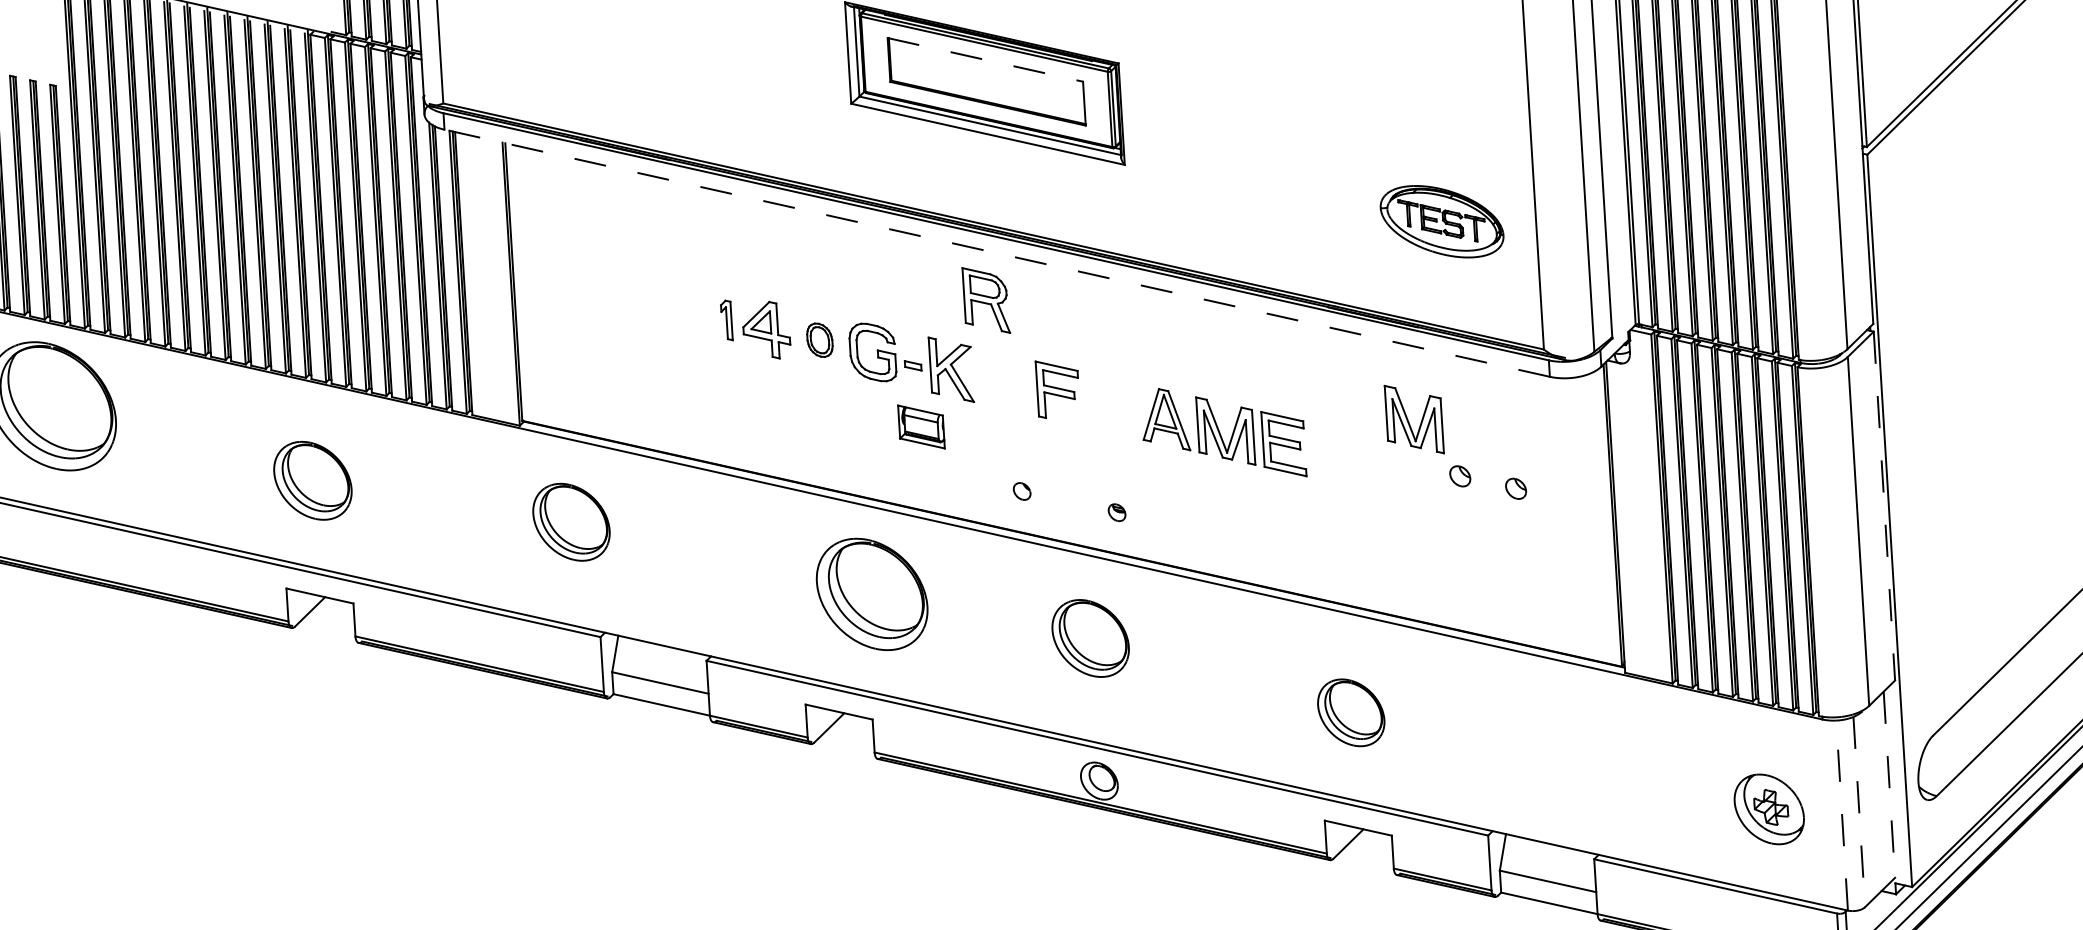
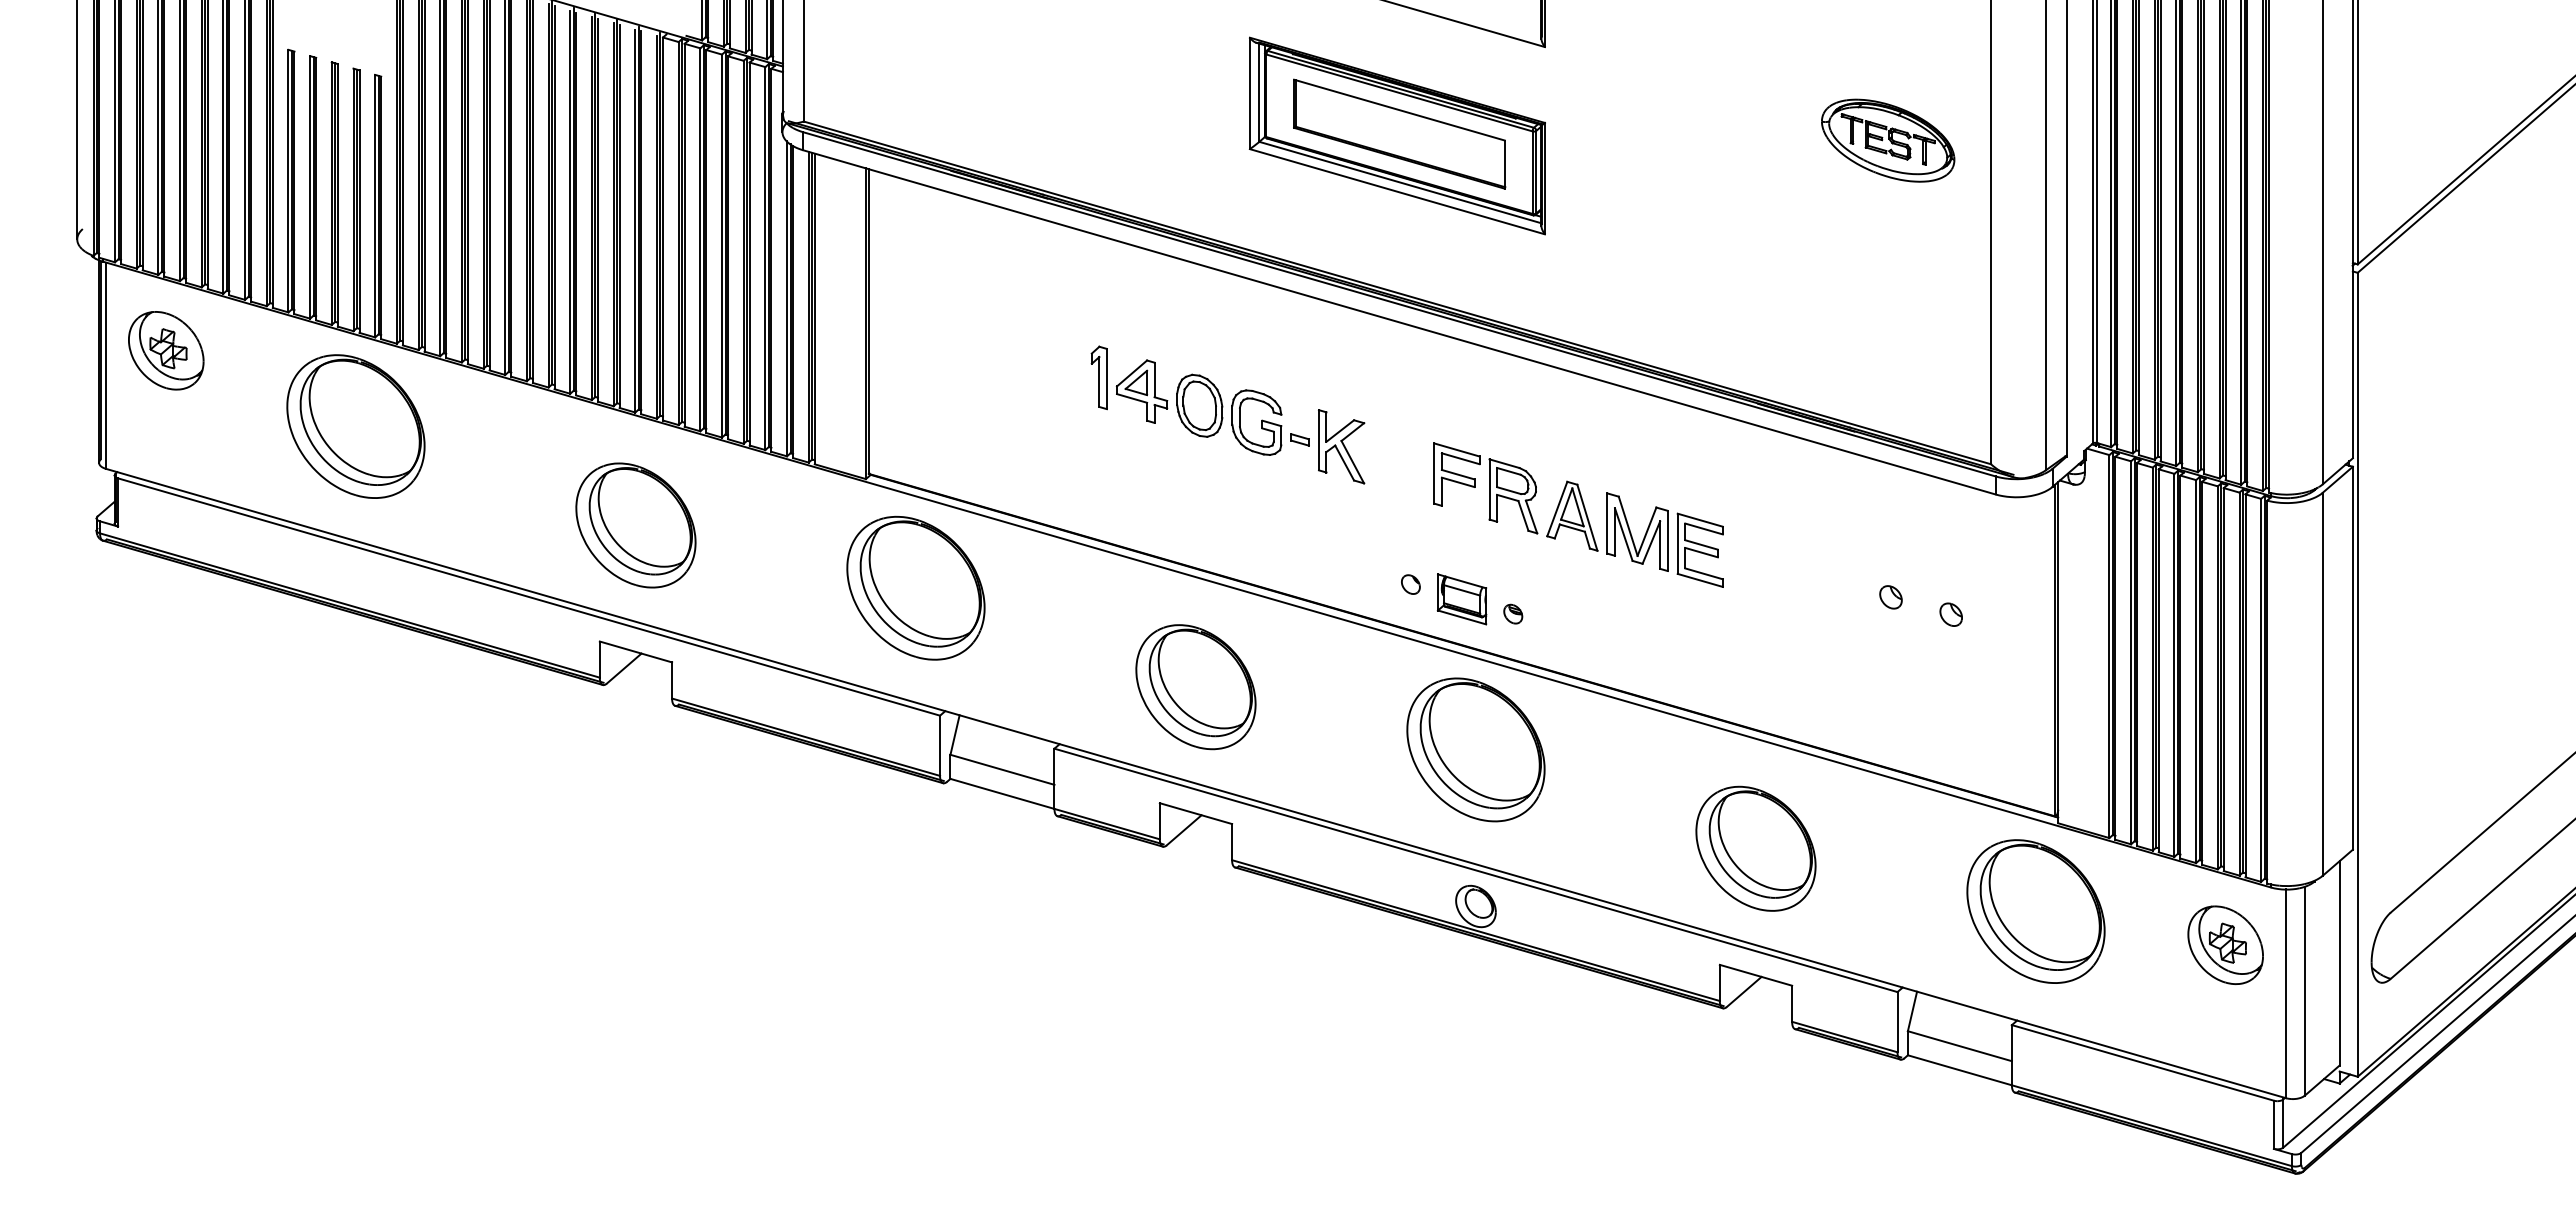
line: (985, 60) -> (1399, 110), dashed -> solid
part: (1442, 221) -> (1888, 140), moved
line: (997, 253) -> (1399, 322), dashed -> solid
part: (986, 300) -> (1513, 496), moved
part: (726, 320) -> (1098, 377), size x1.43
part: (819, 340) -> (1199, 405), size x1.67
part: (1408, 420) -> (1838, 532), removed
part: (920, 427) -> (1461, 599), moved
part: (312, 480) -> (635, 525), size x1.43
line: (1884, 506) -> (2352, 658), dashed -> solid
part: (571, 521) -> (915, 587), size x1.67
part: (871, 594) -> (1195, 687), moved
part: (1090, 638) -> (1475, 749), size x1.67
part: (1350, 712) -> (1755, 848), size x1.67
part: (1609, 754) -> (2035, 911), added
line: (1889, 784) -> (2339, 963), dashed -> solid
part: (1769, 808) -> (2225, 944), moved
line: (1858, 812) -> (2304, 991), dashed -> solid
line: (1841, 815) -> (2285, 993), dashed -> solid

